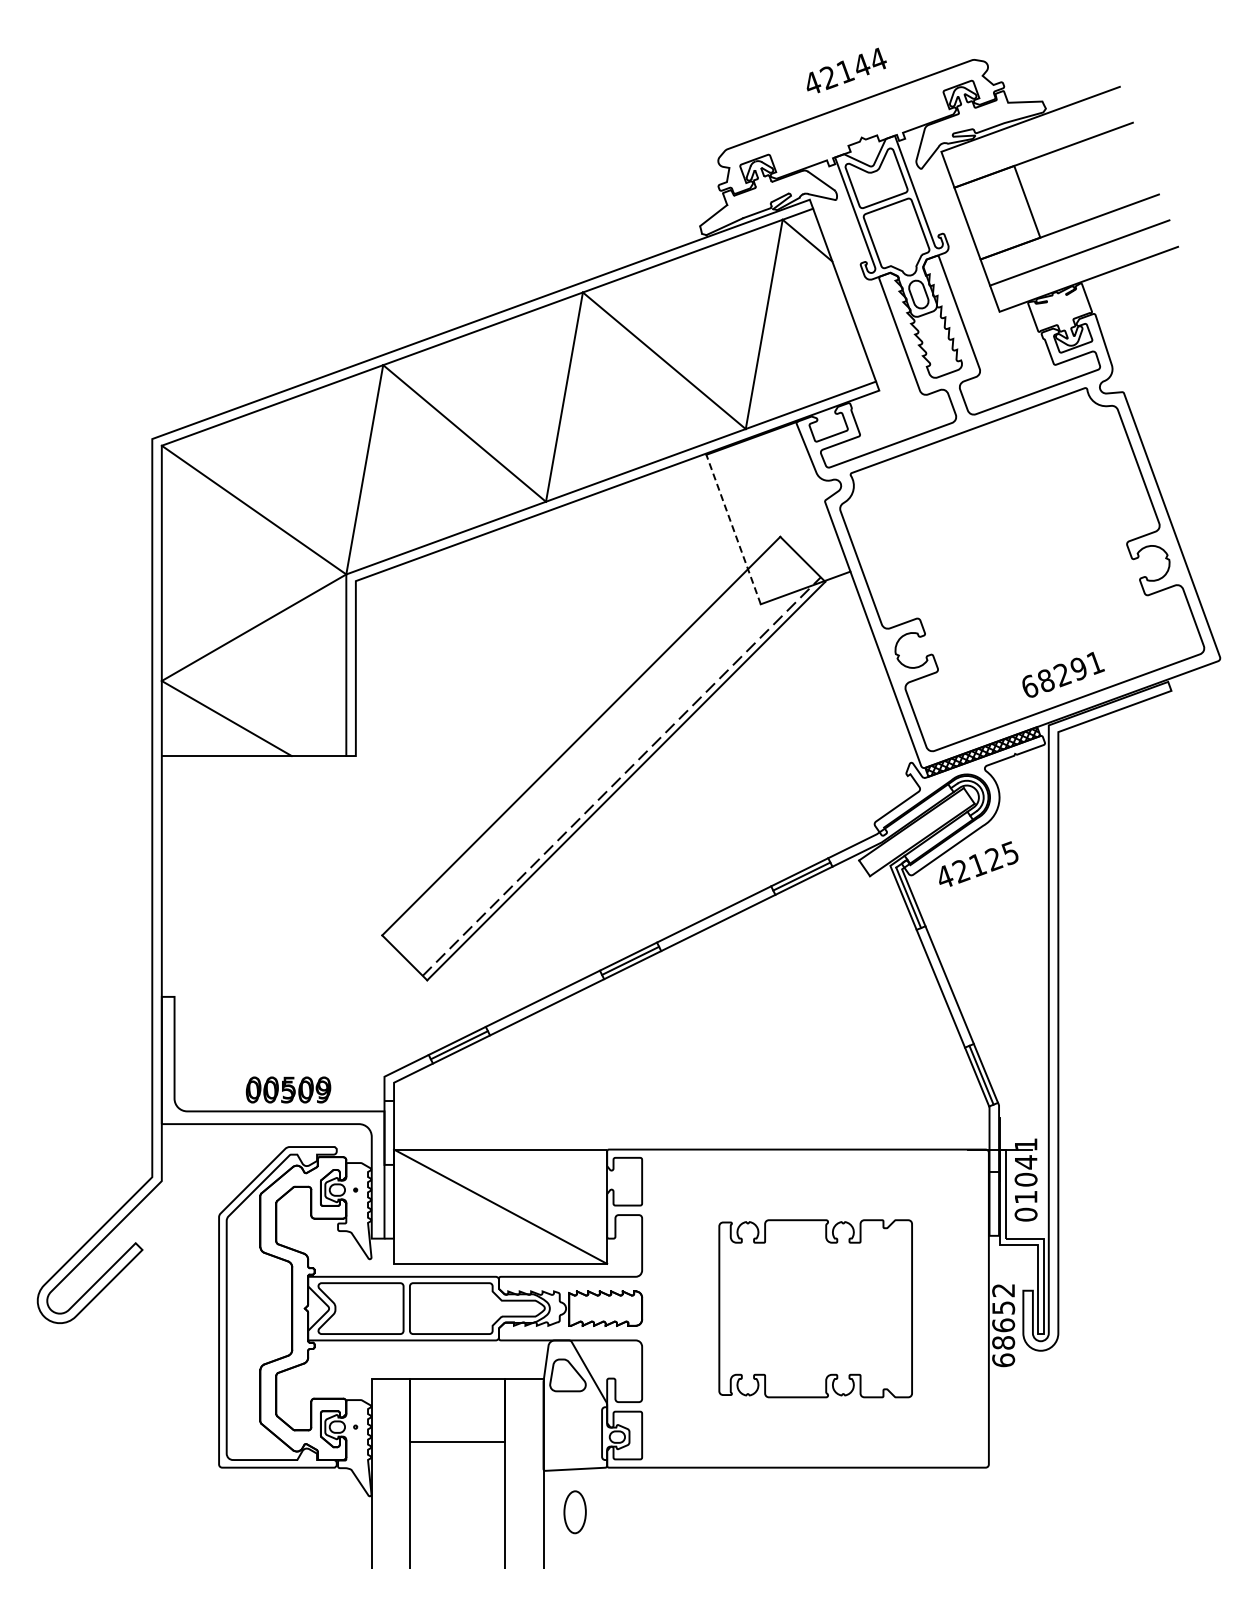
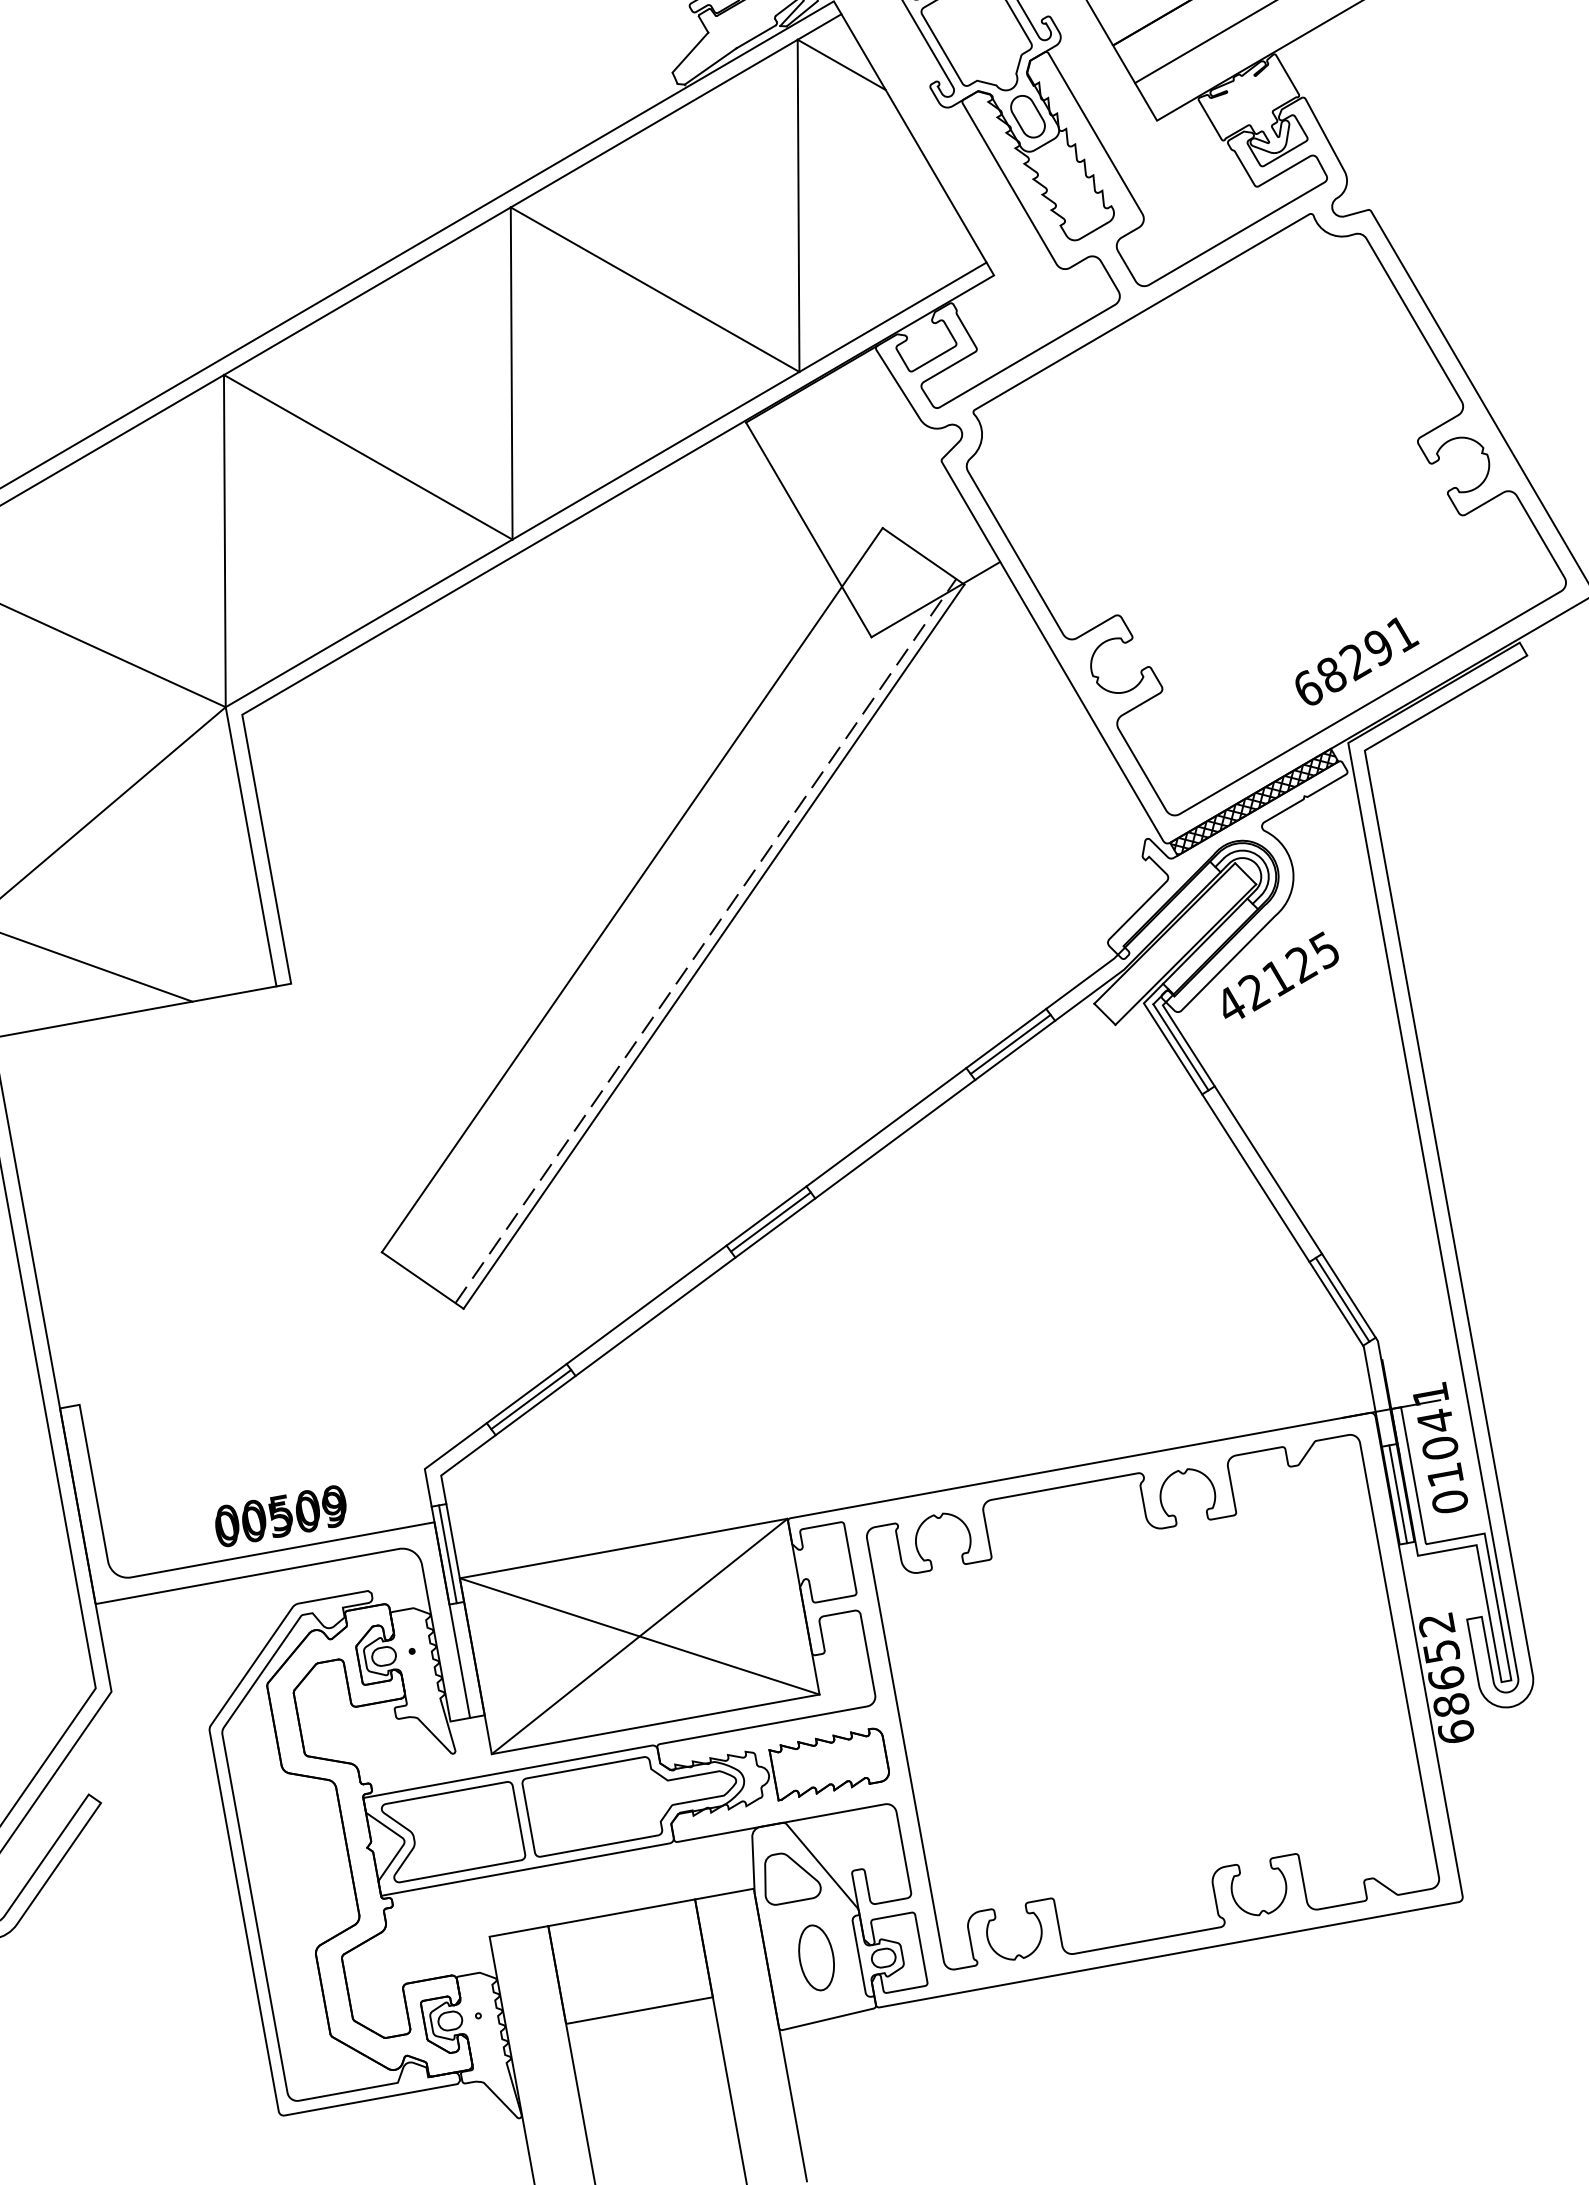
line: (733, 529) -> (808, 529), dashed -> solid
line: (389, 1132) -> (448, 1553), added
line: (994, 1203) -> (1398, 1493), added
line: (500, 1206) -> (639, 1636), added
part: (815, 1308) -> (1152, 1704), size x1.67
part: (574, 1512) -> (815, 1958), moved

